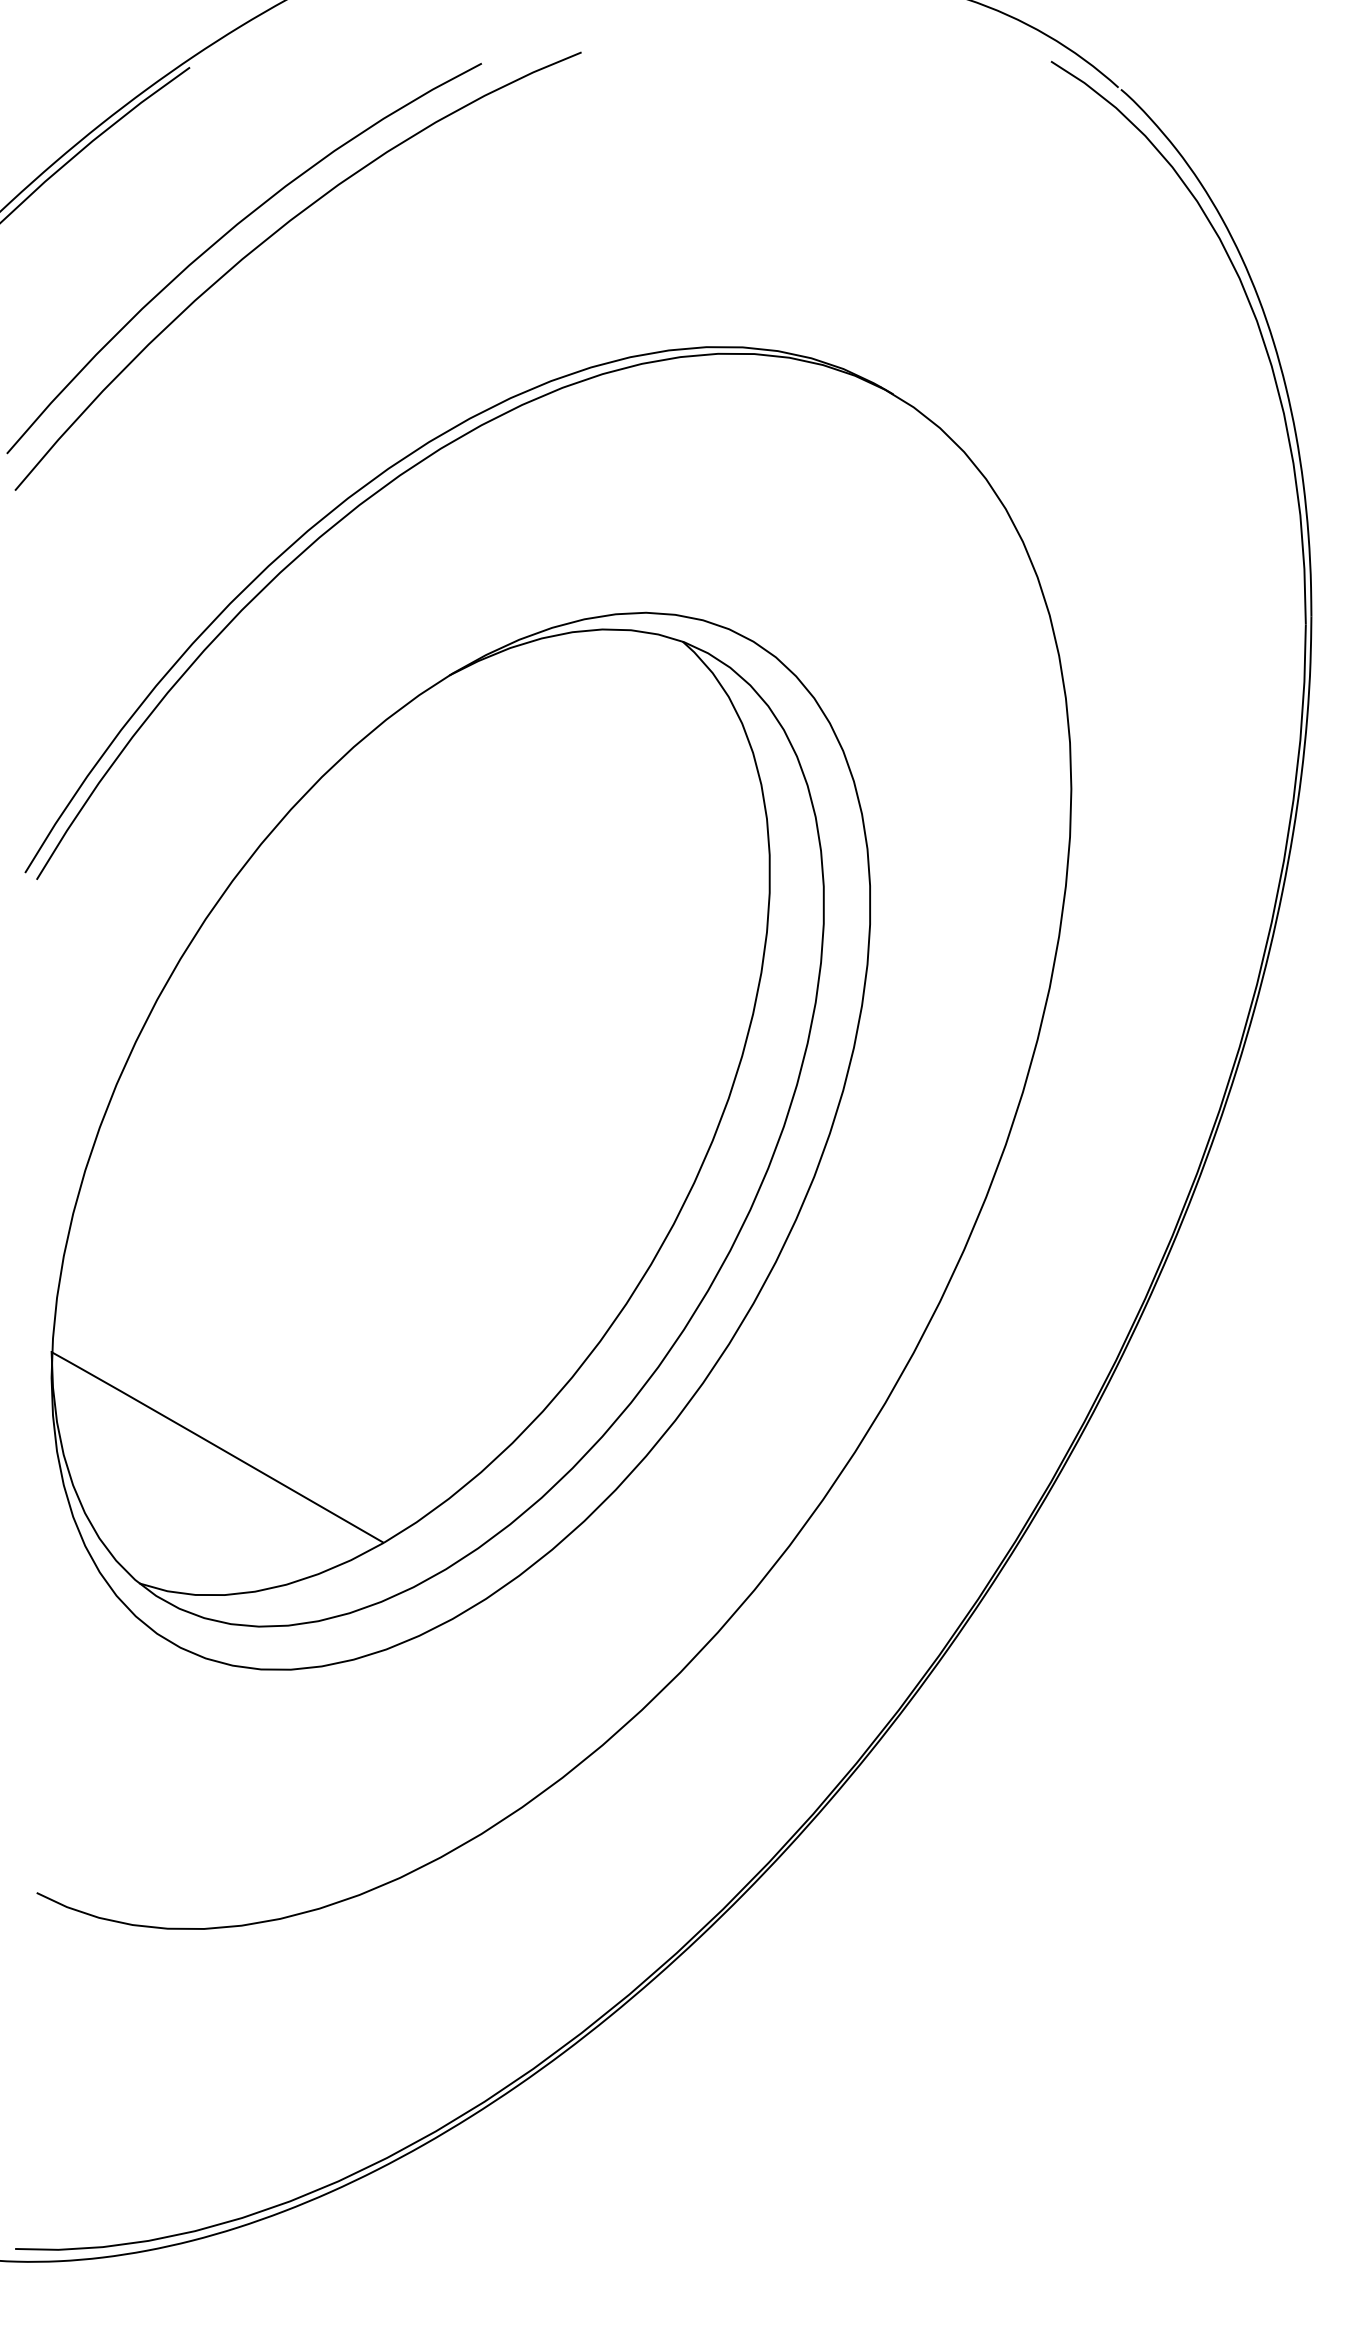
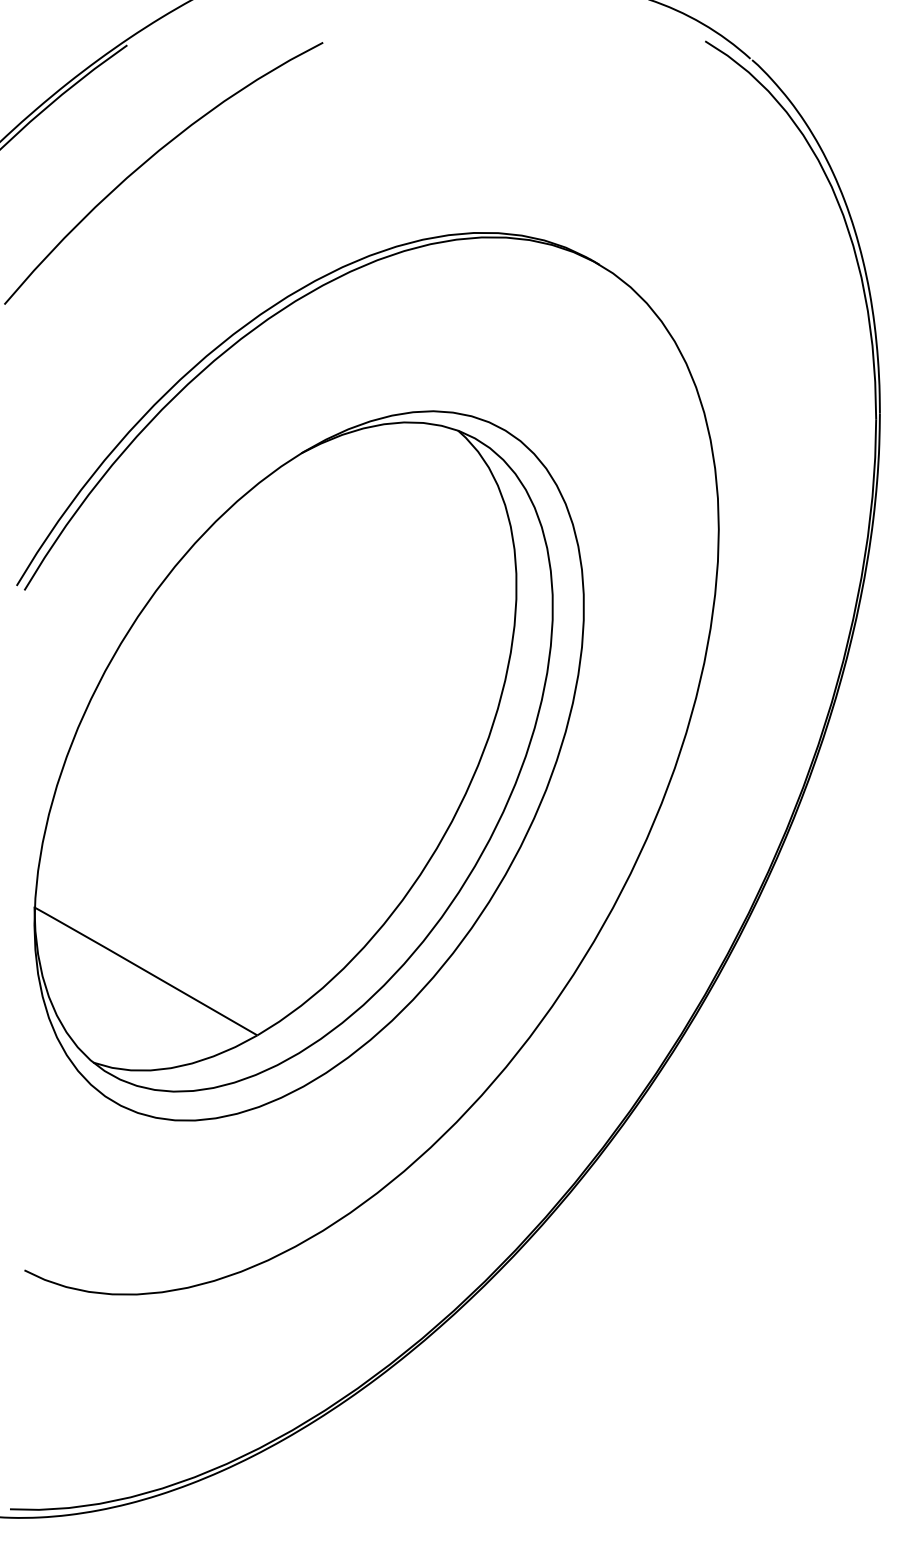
curve: (272, 237) -> (182, 159), removed

